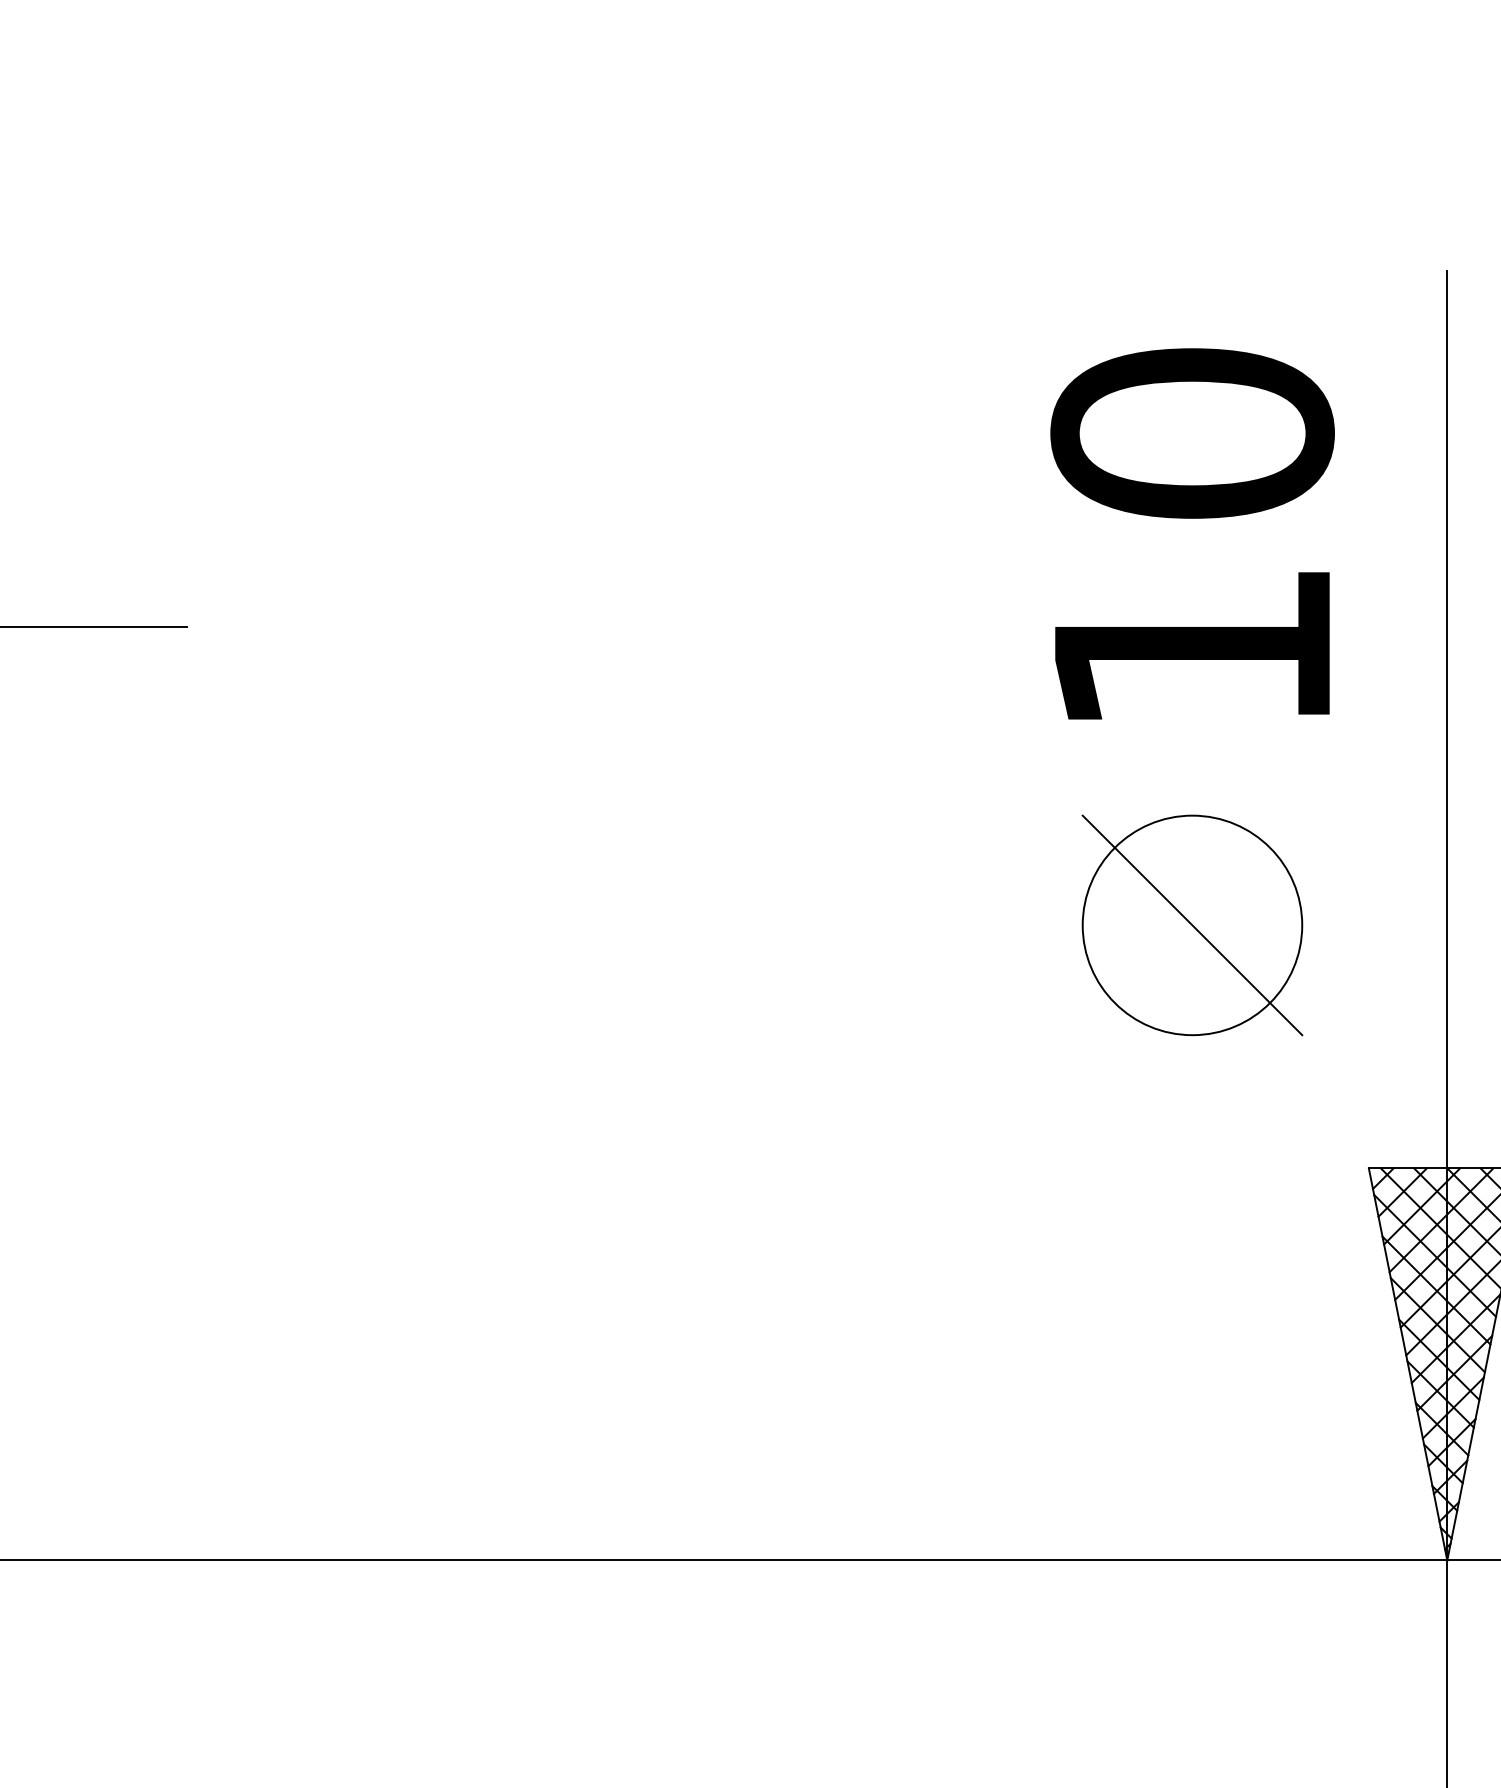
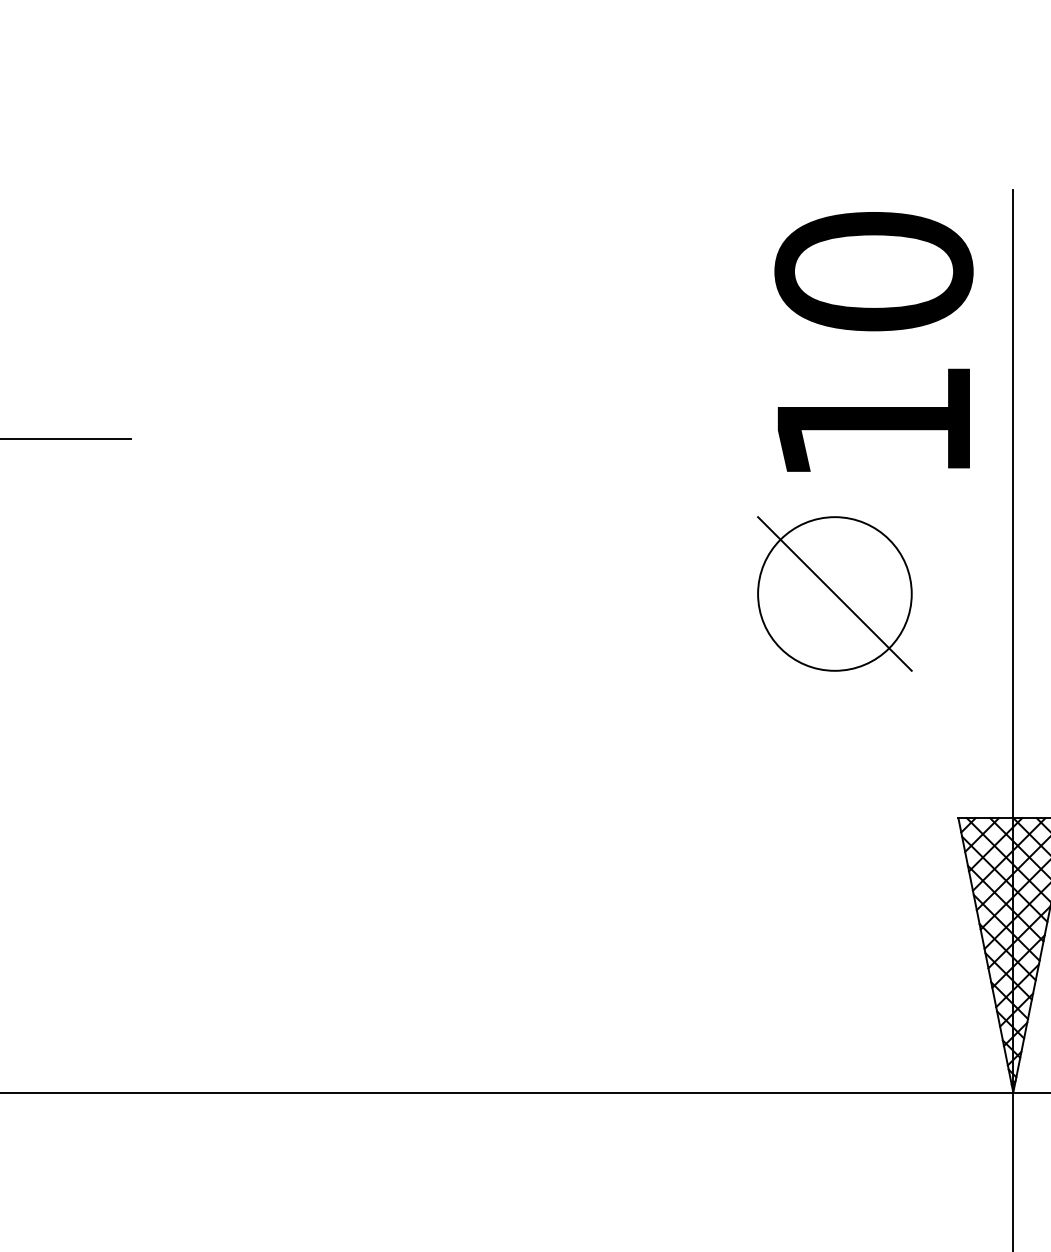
text: (1191, 533) -> (873, 341), moved
part: (1191, 924) -> (834, 593), moved

